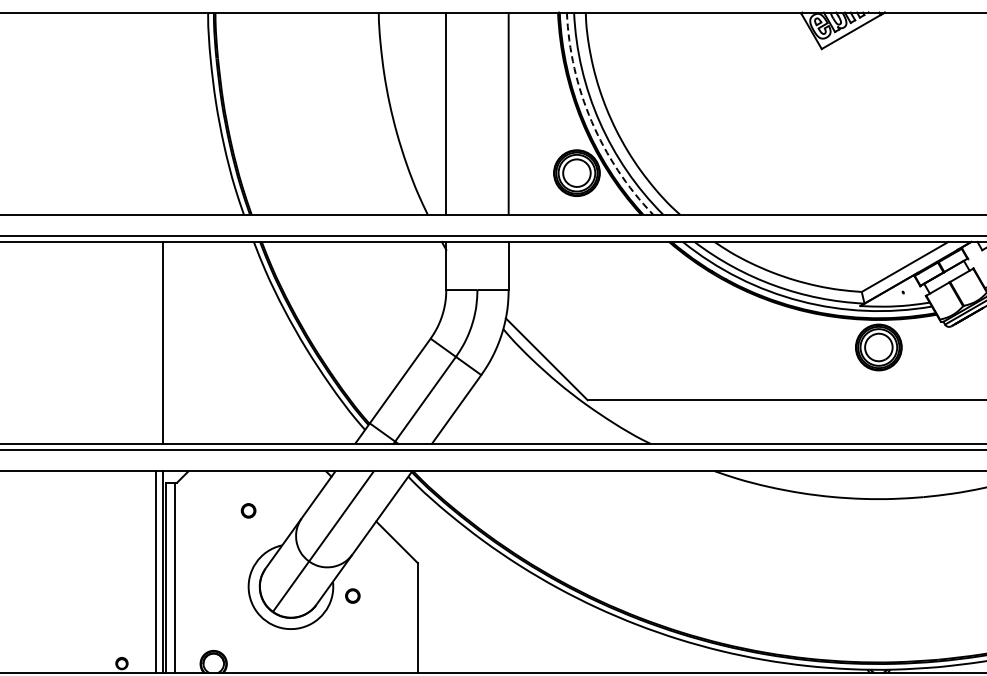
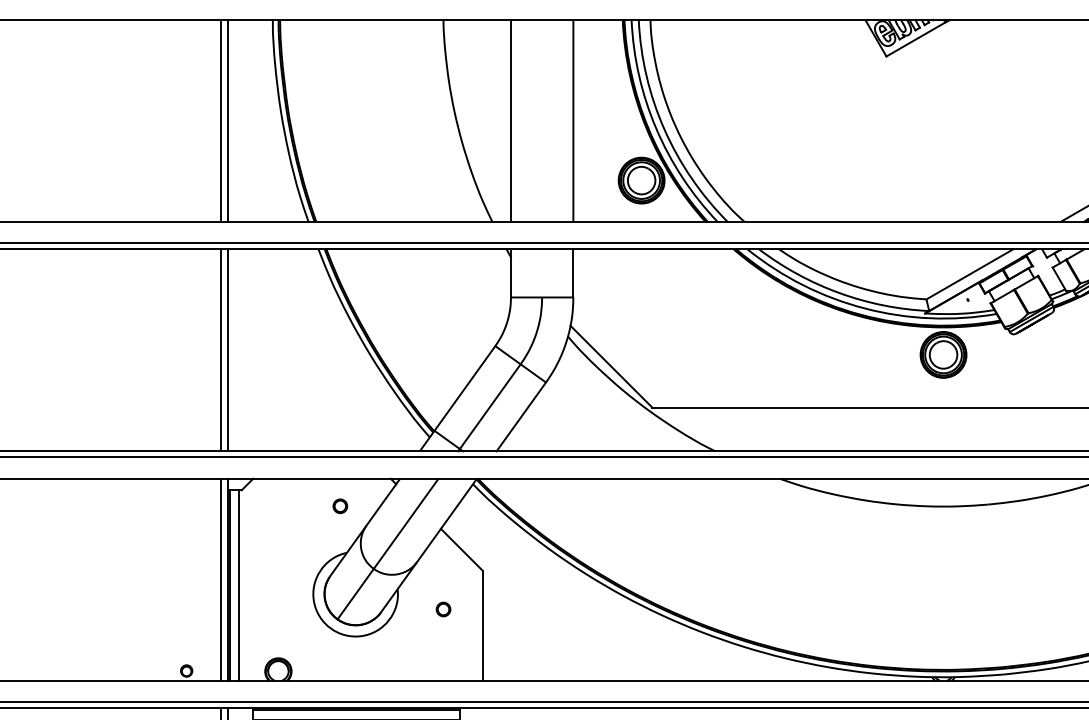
line: (156, 113) -> (221, 120), added
line: (162, 113) -> (227, 120), added
arc: (591, 121) -> (656, 128), dashed -> solid
line: (156, 343) -> (221, 350), added
part: (248, 511) -> (340, 506), moved
part: (352, 596) -> (443, 609), moved

